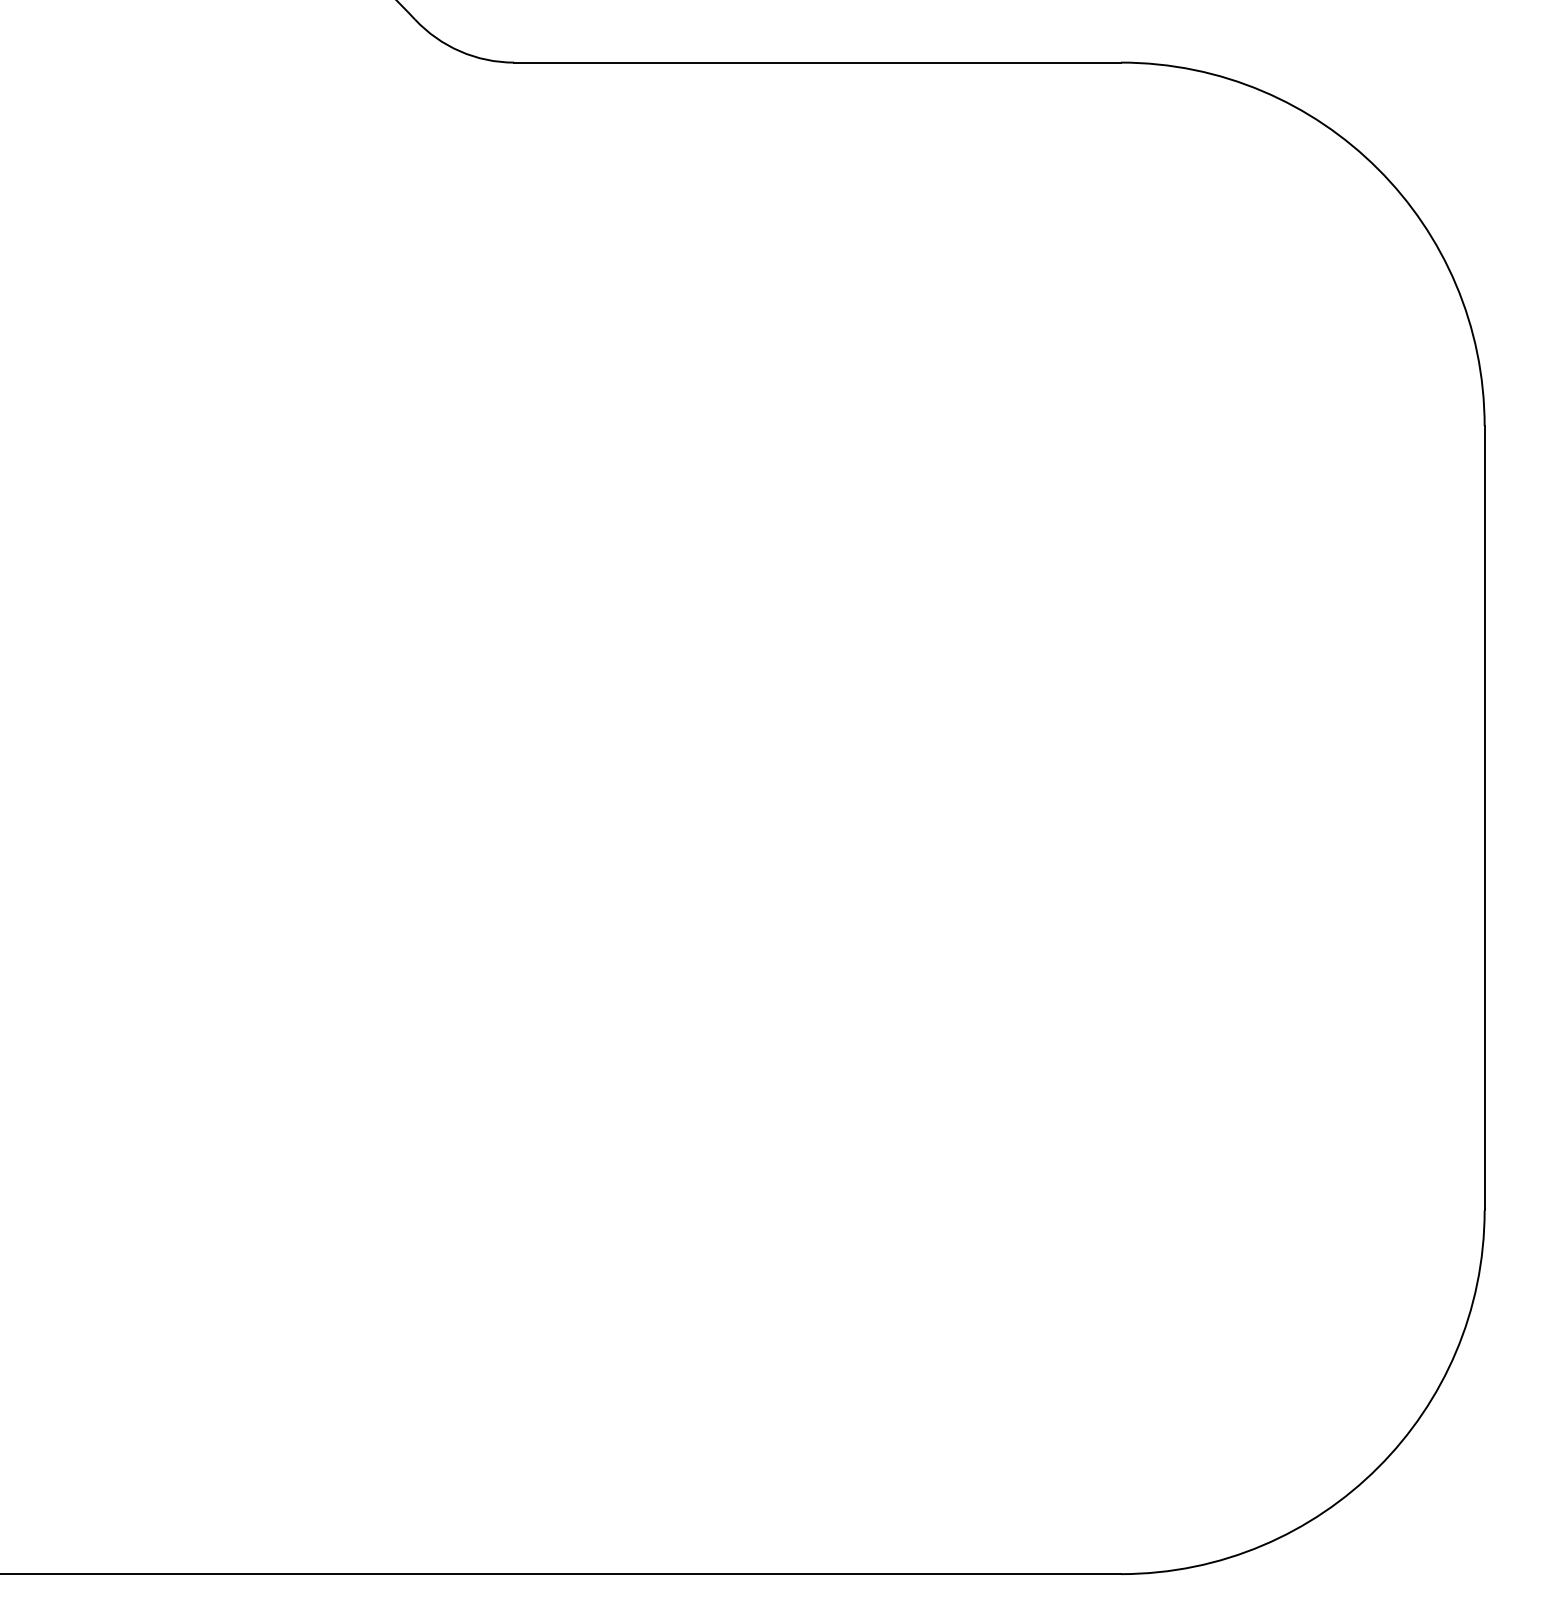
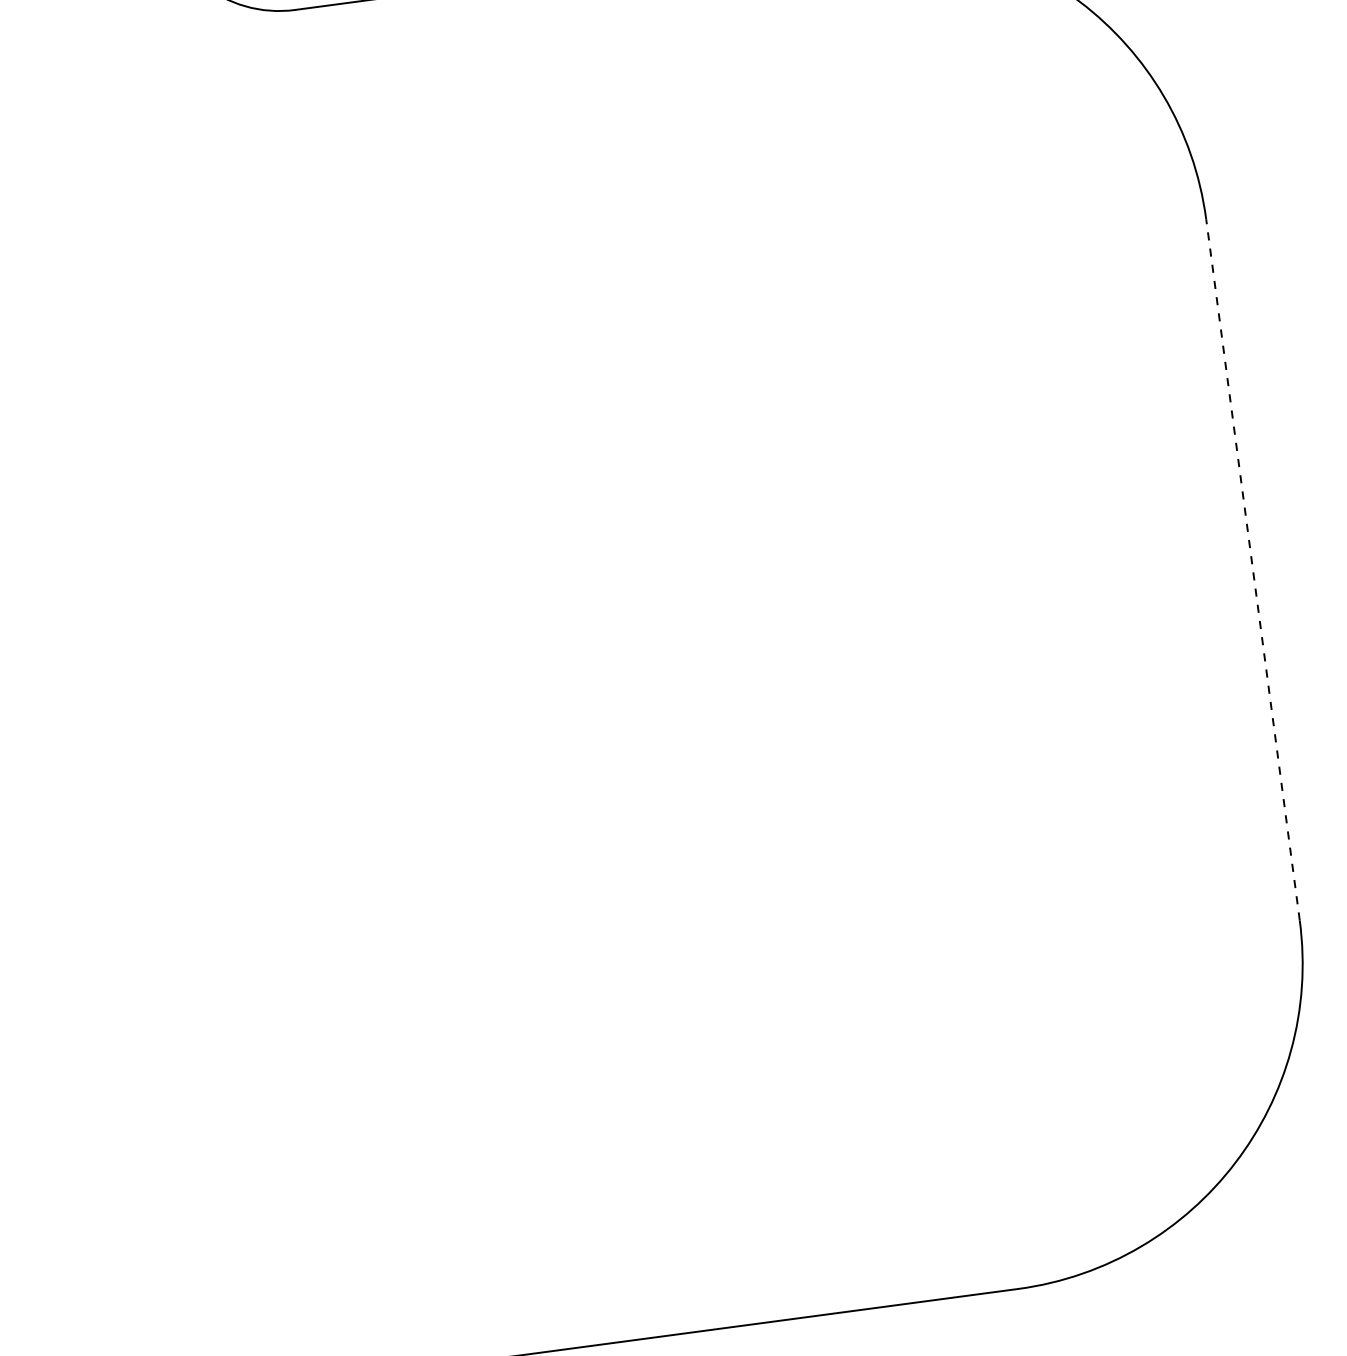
line: (1484, 817) -> (1252, 569), solid -> dashed

